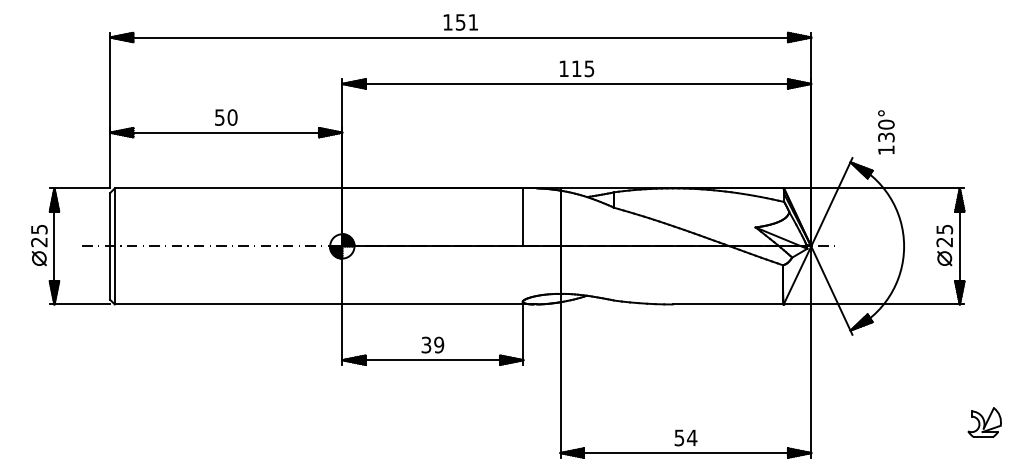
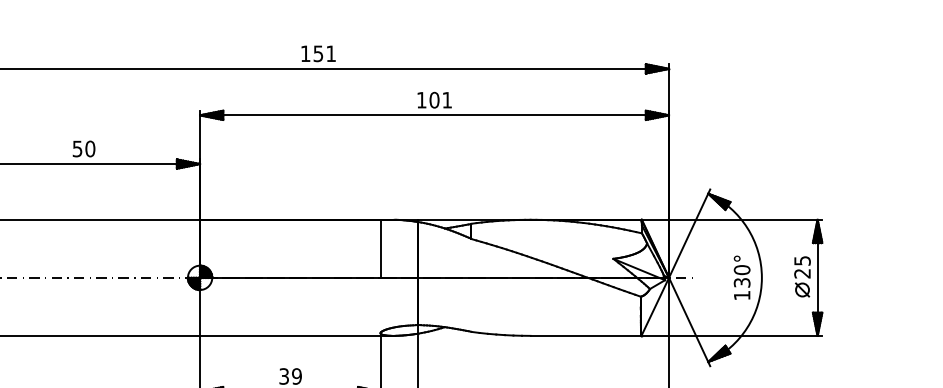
text: (582, 68) -> (440, 99), 115 -> 101
text: (886, 132) -> (742, 277), moved

